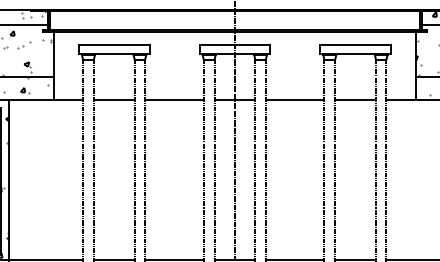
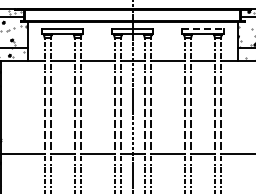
line: (354, 45) -> (202, 29), solid -> dashed

